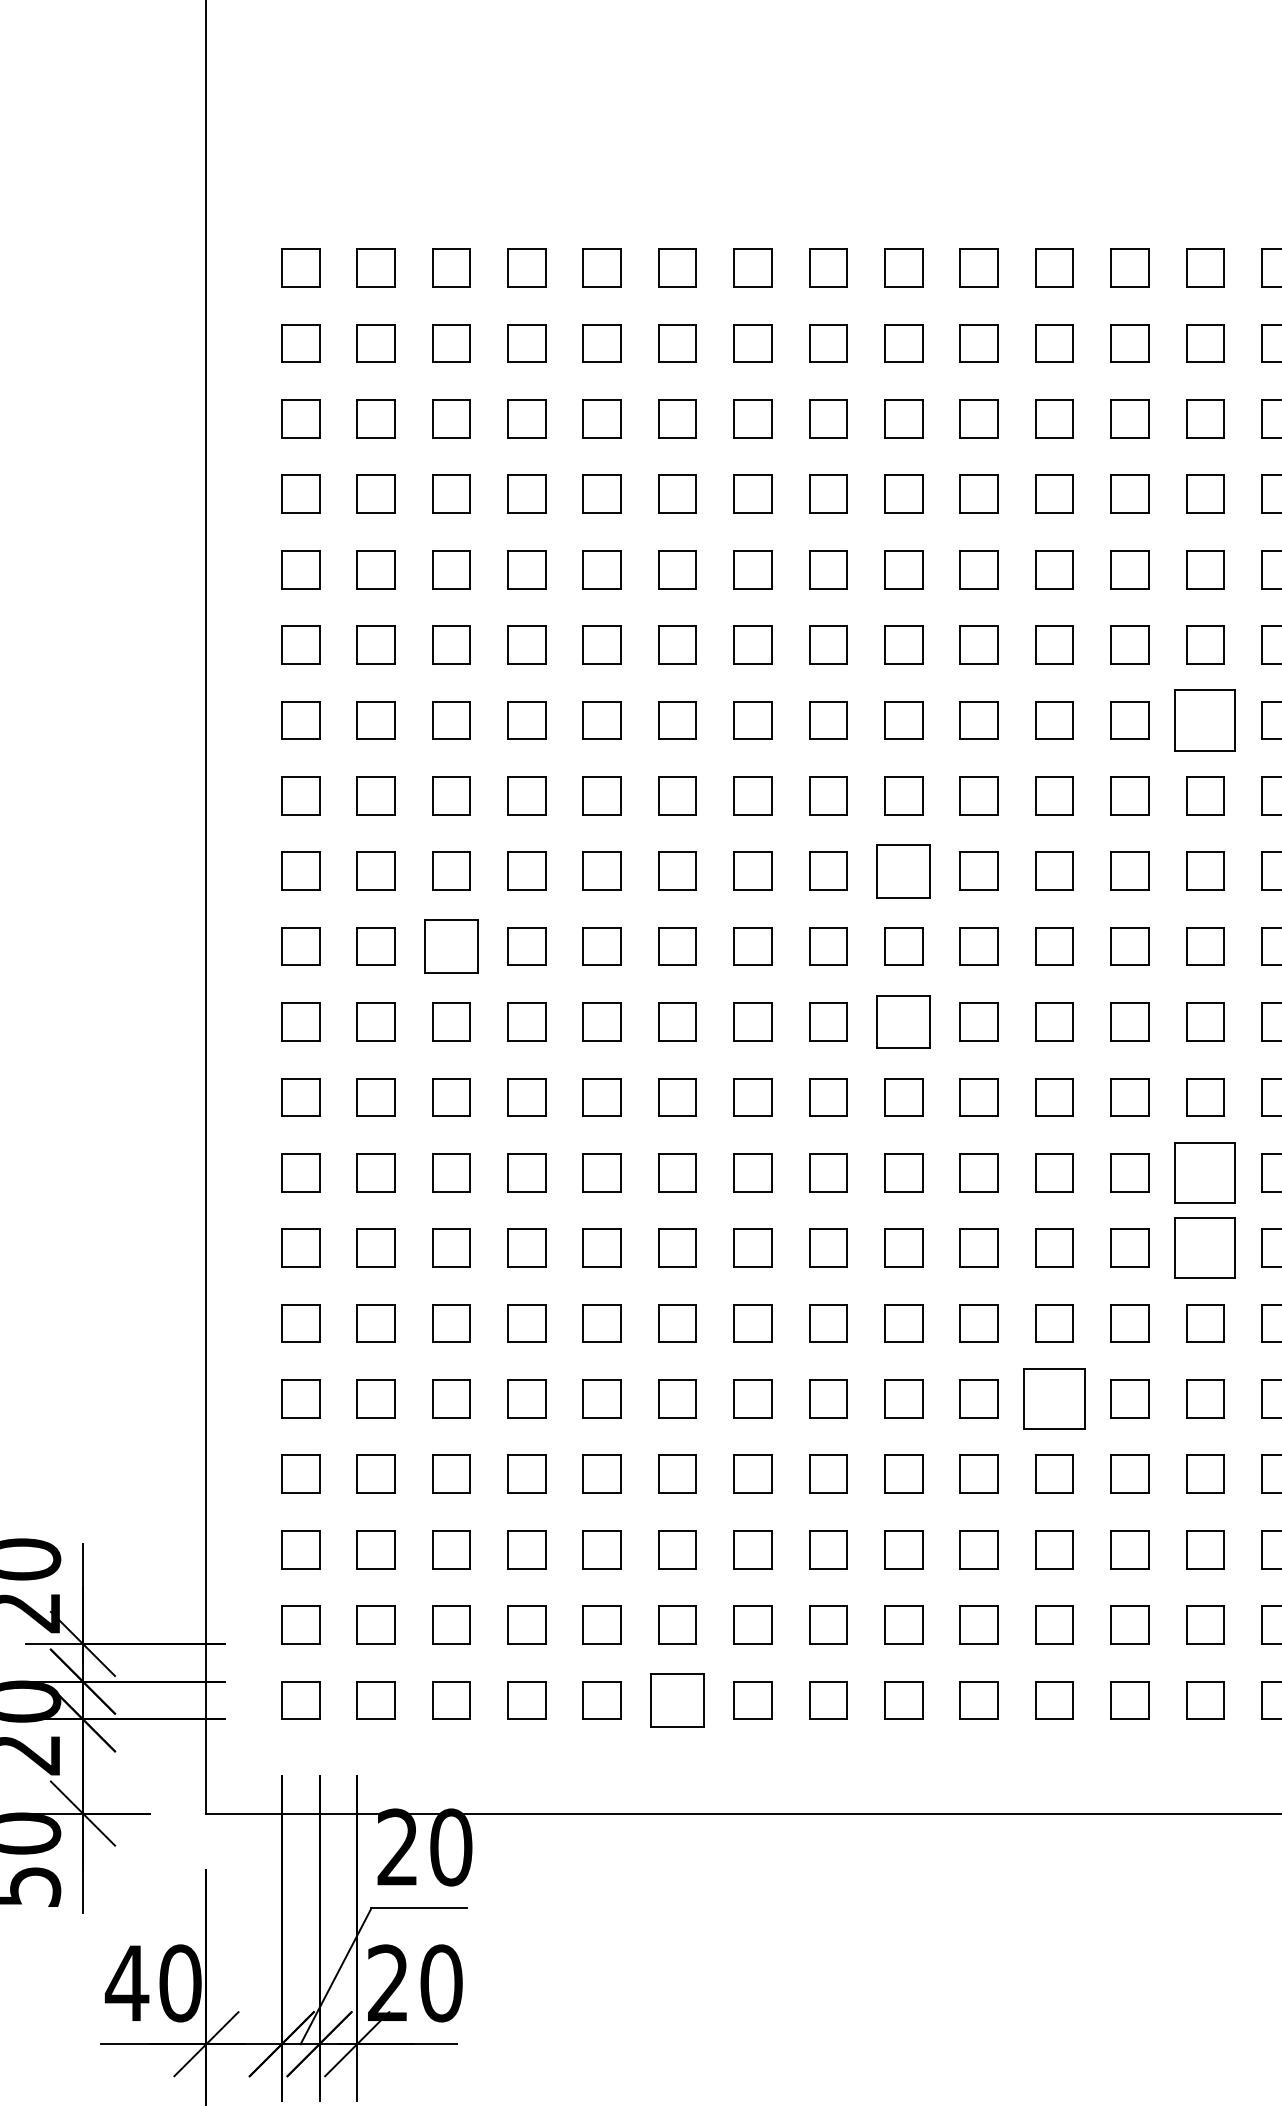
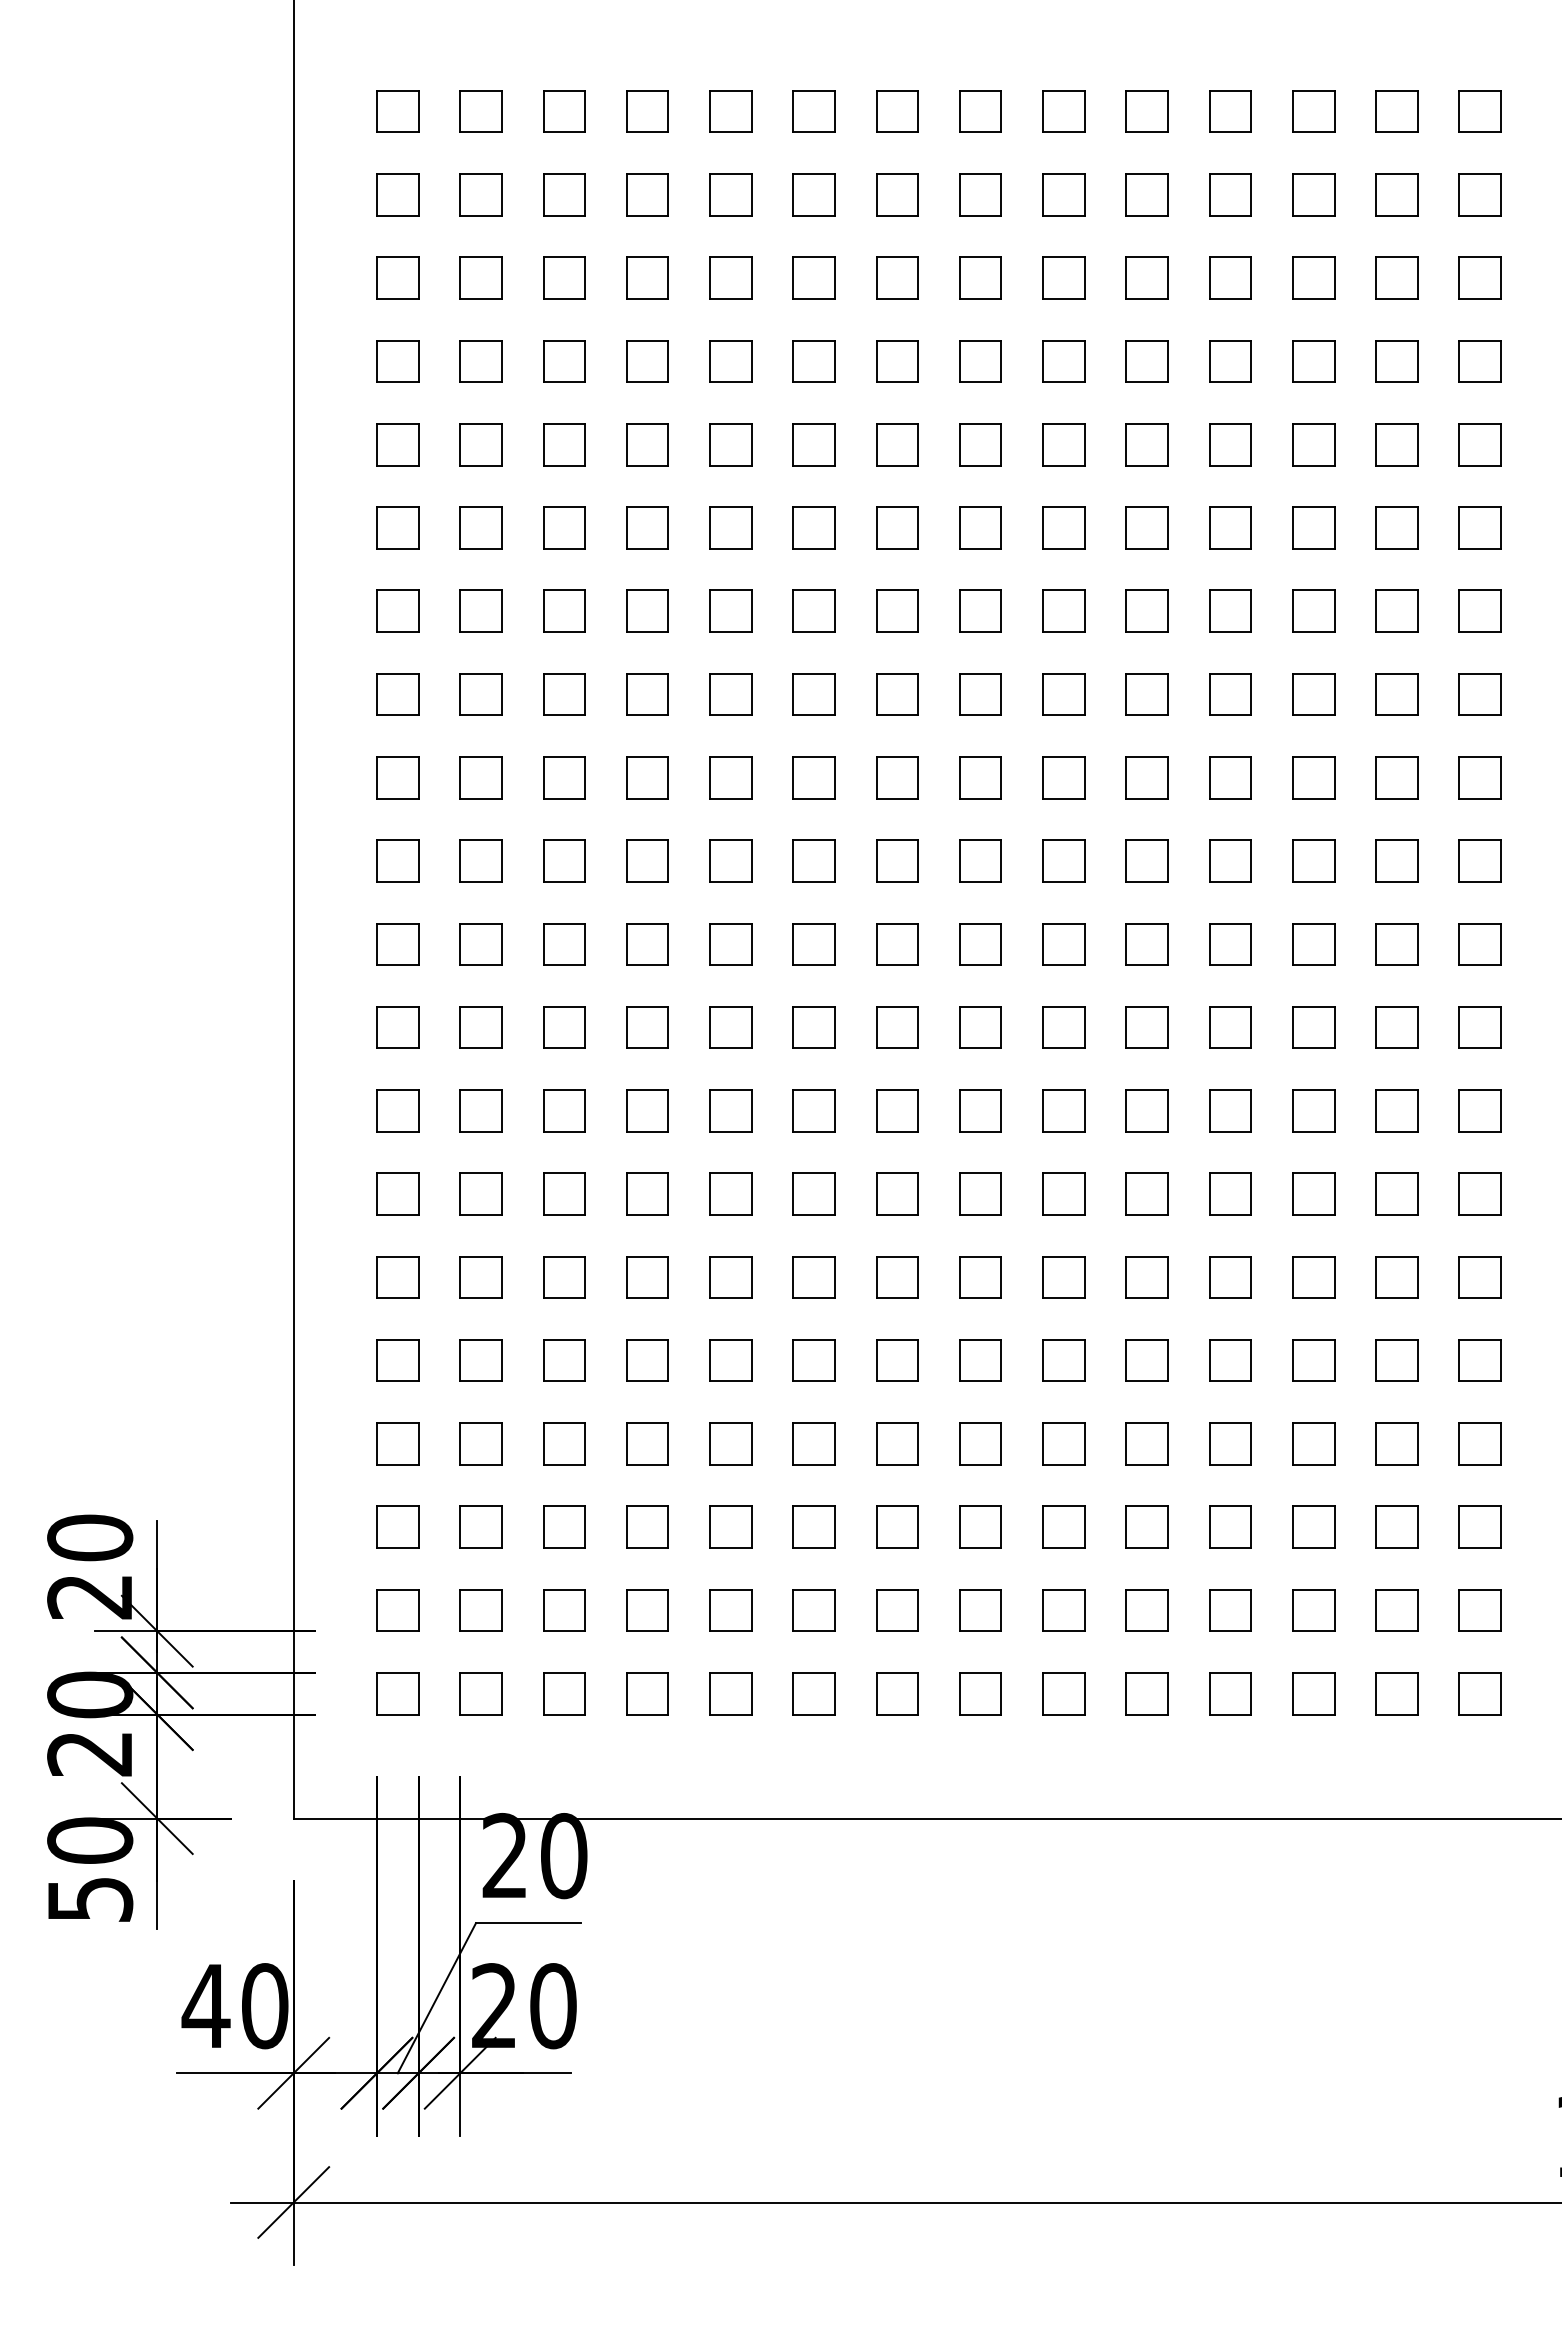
part: (1204, 719) -> (1396, 610), size x0.62
part: (903, 870) -> (1063, 777), size x0.71
part: (451, 946) -> (564, 860), size x0.71
part: (903, 1022) -> (1063, 944), size x0.71
part: (1204, 1172) -> (1396, 1110), size x0.62
part: (1204, 1247) -> (1396, 1193), size x0.62
part: (1054, 1398) -> (1230, 1360), size x0.62
part: (677, 1700) -> (813, 1693), size x0.71

